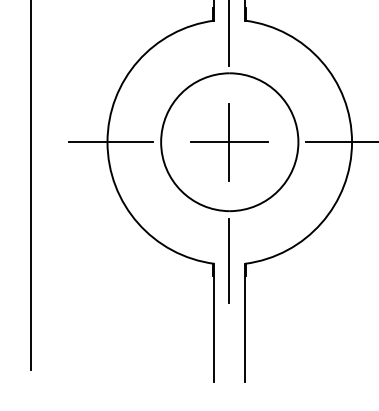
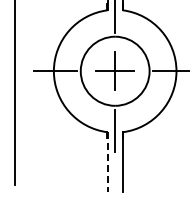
line: (214, 322) -> (107, 161), solid -> dashed

